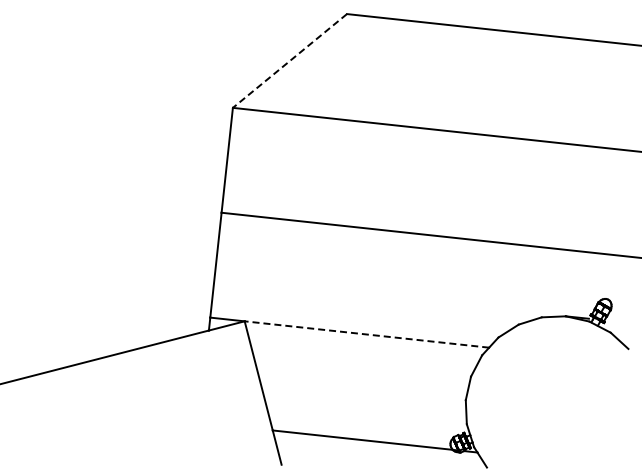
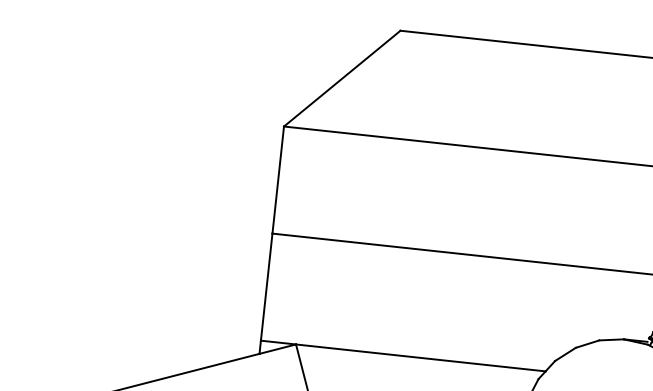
line: (289, 60) -> (341, 78), dashed -> solid
line: (366, 334) -> (420, 357), dashed -> solid

